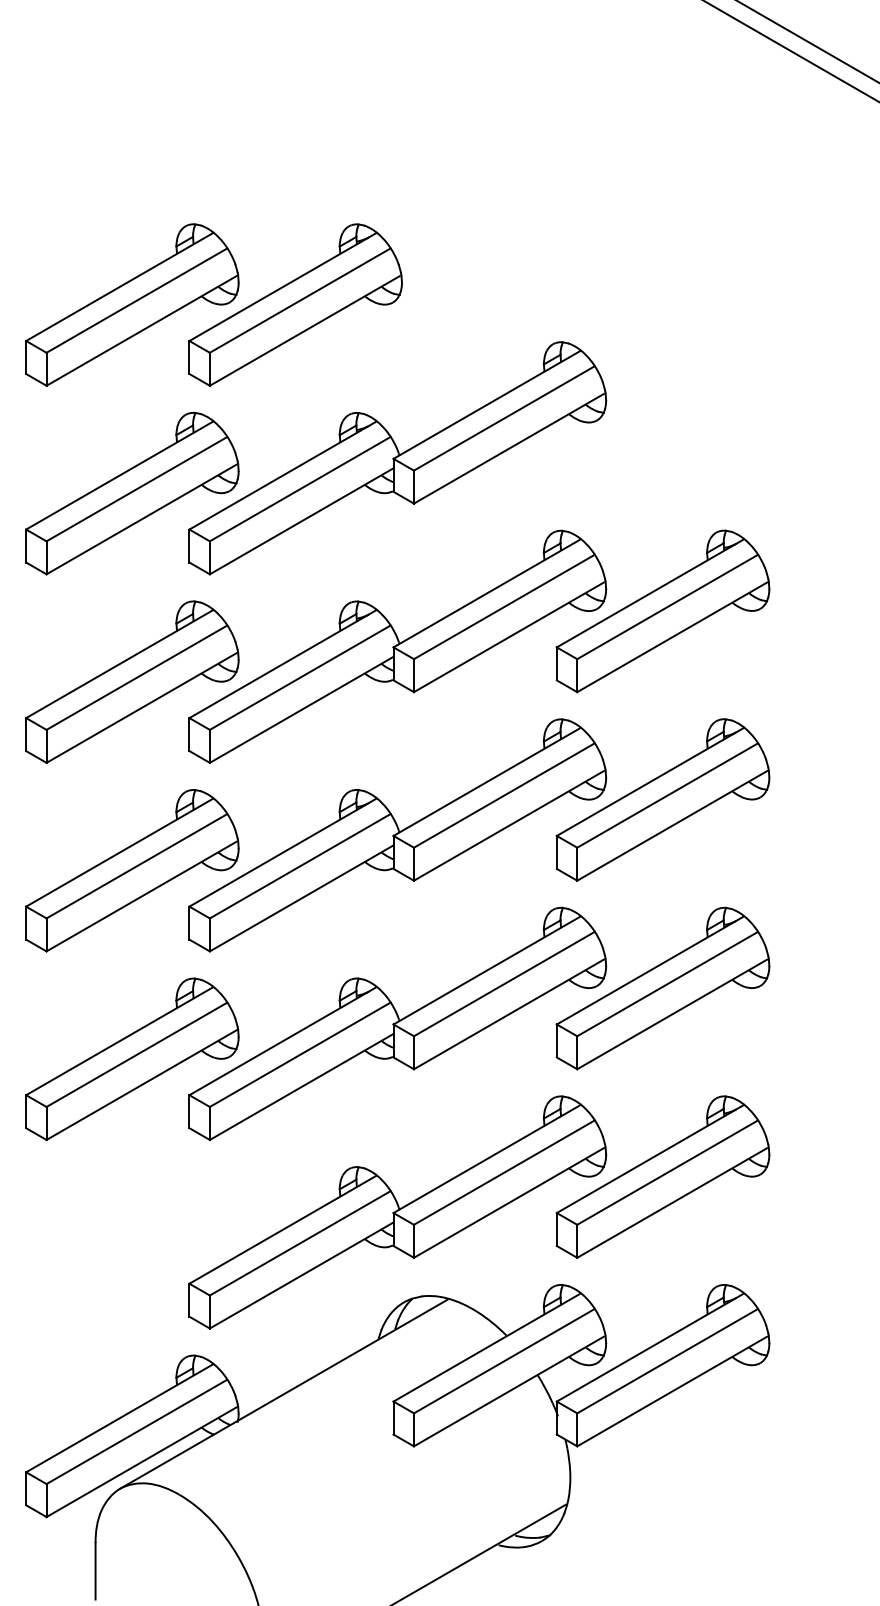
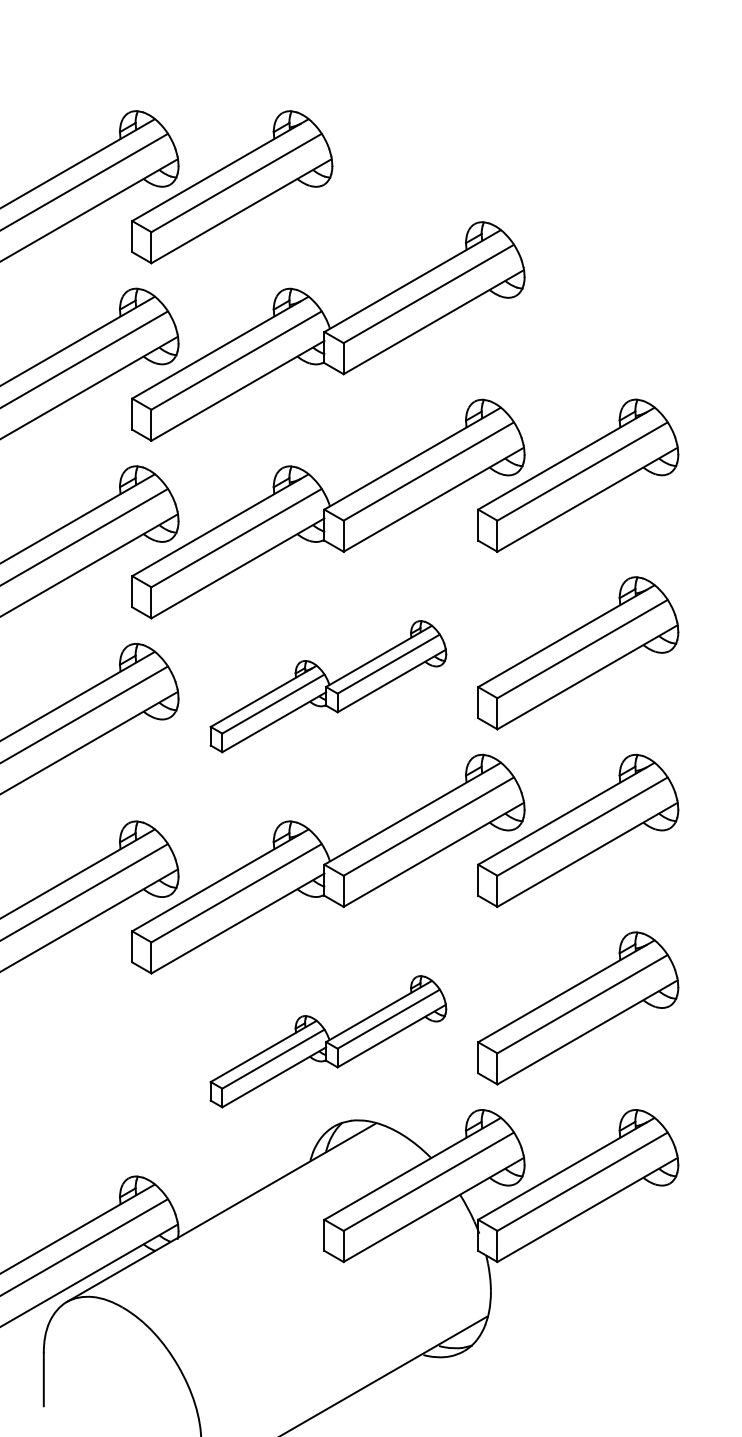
part: (397, 835) -> (328, 686), size x0.6
part: (397, 1212) -> (328, 1041), size x0.6

